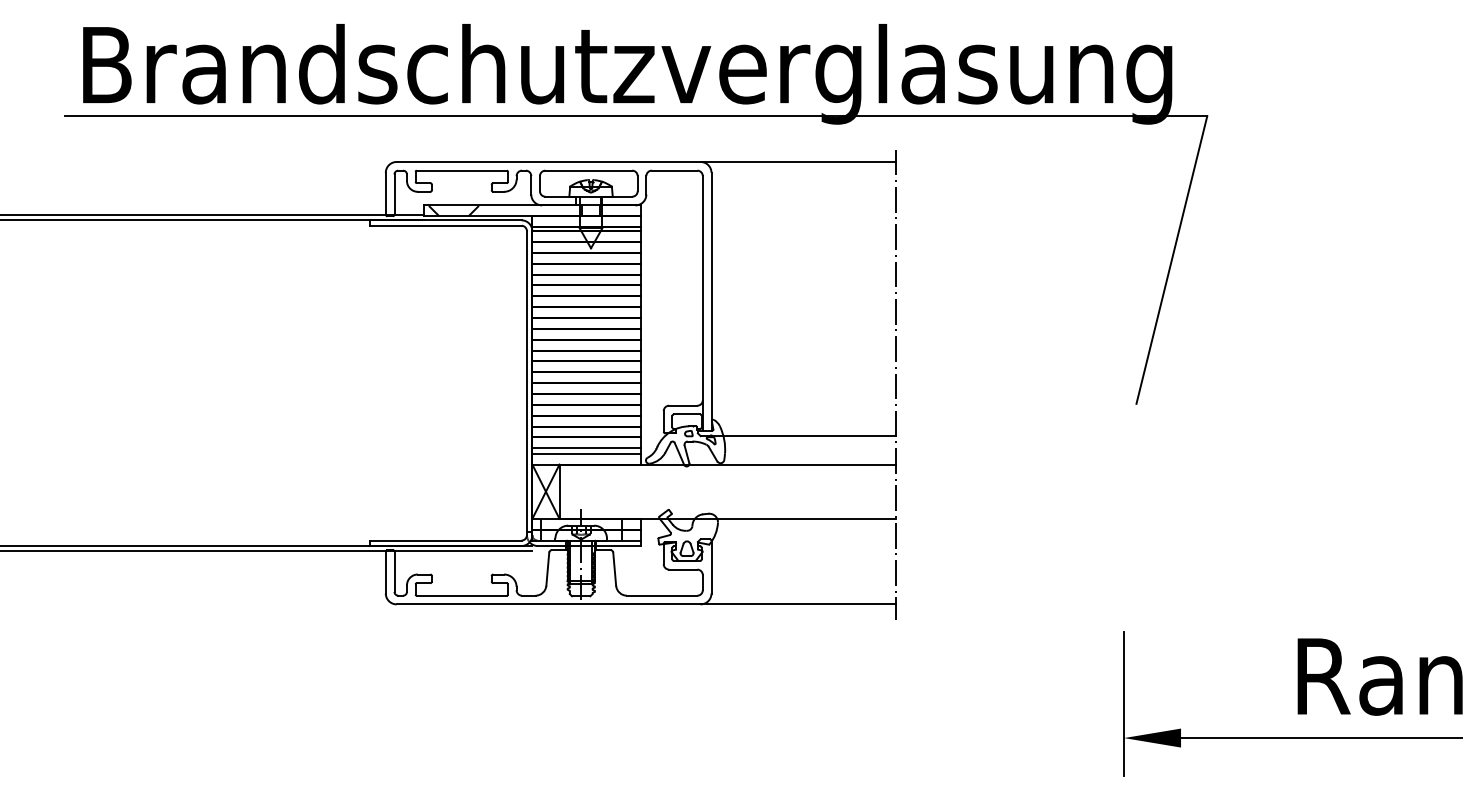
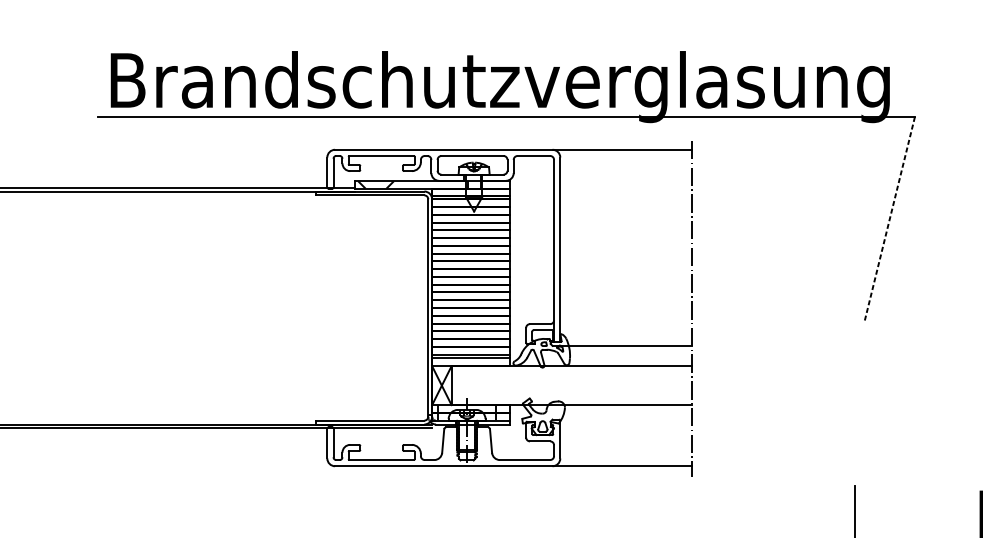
line: (1171, 260) -> (889, 220), solid -> dashed

